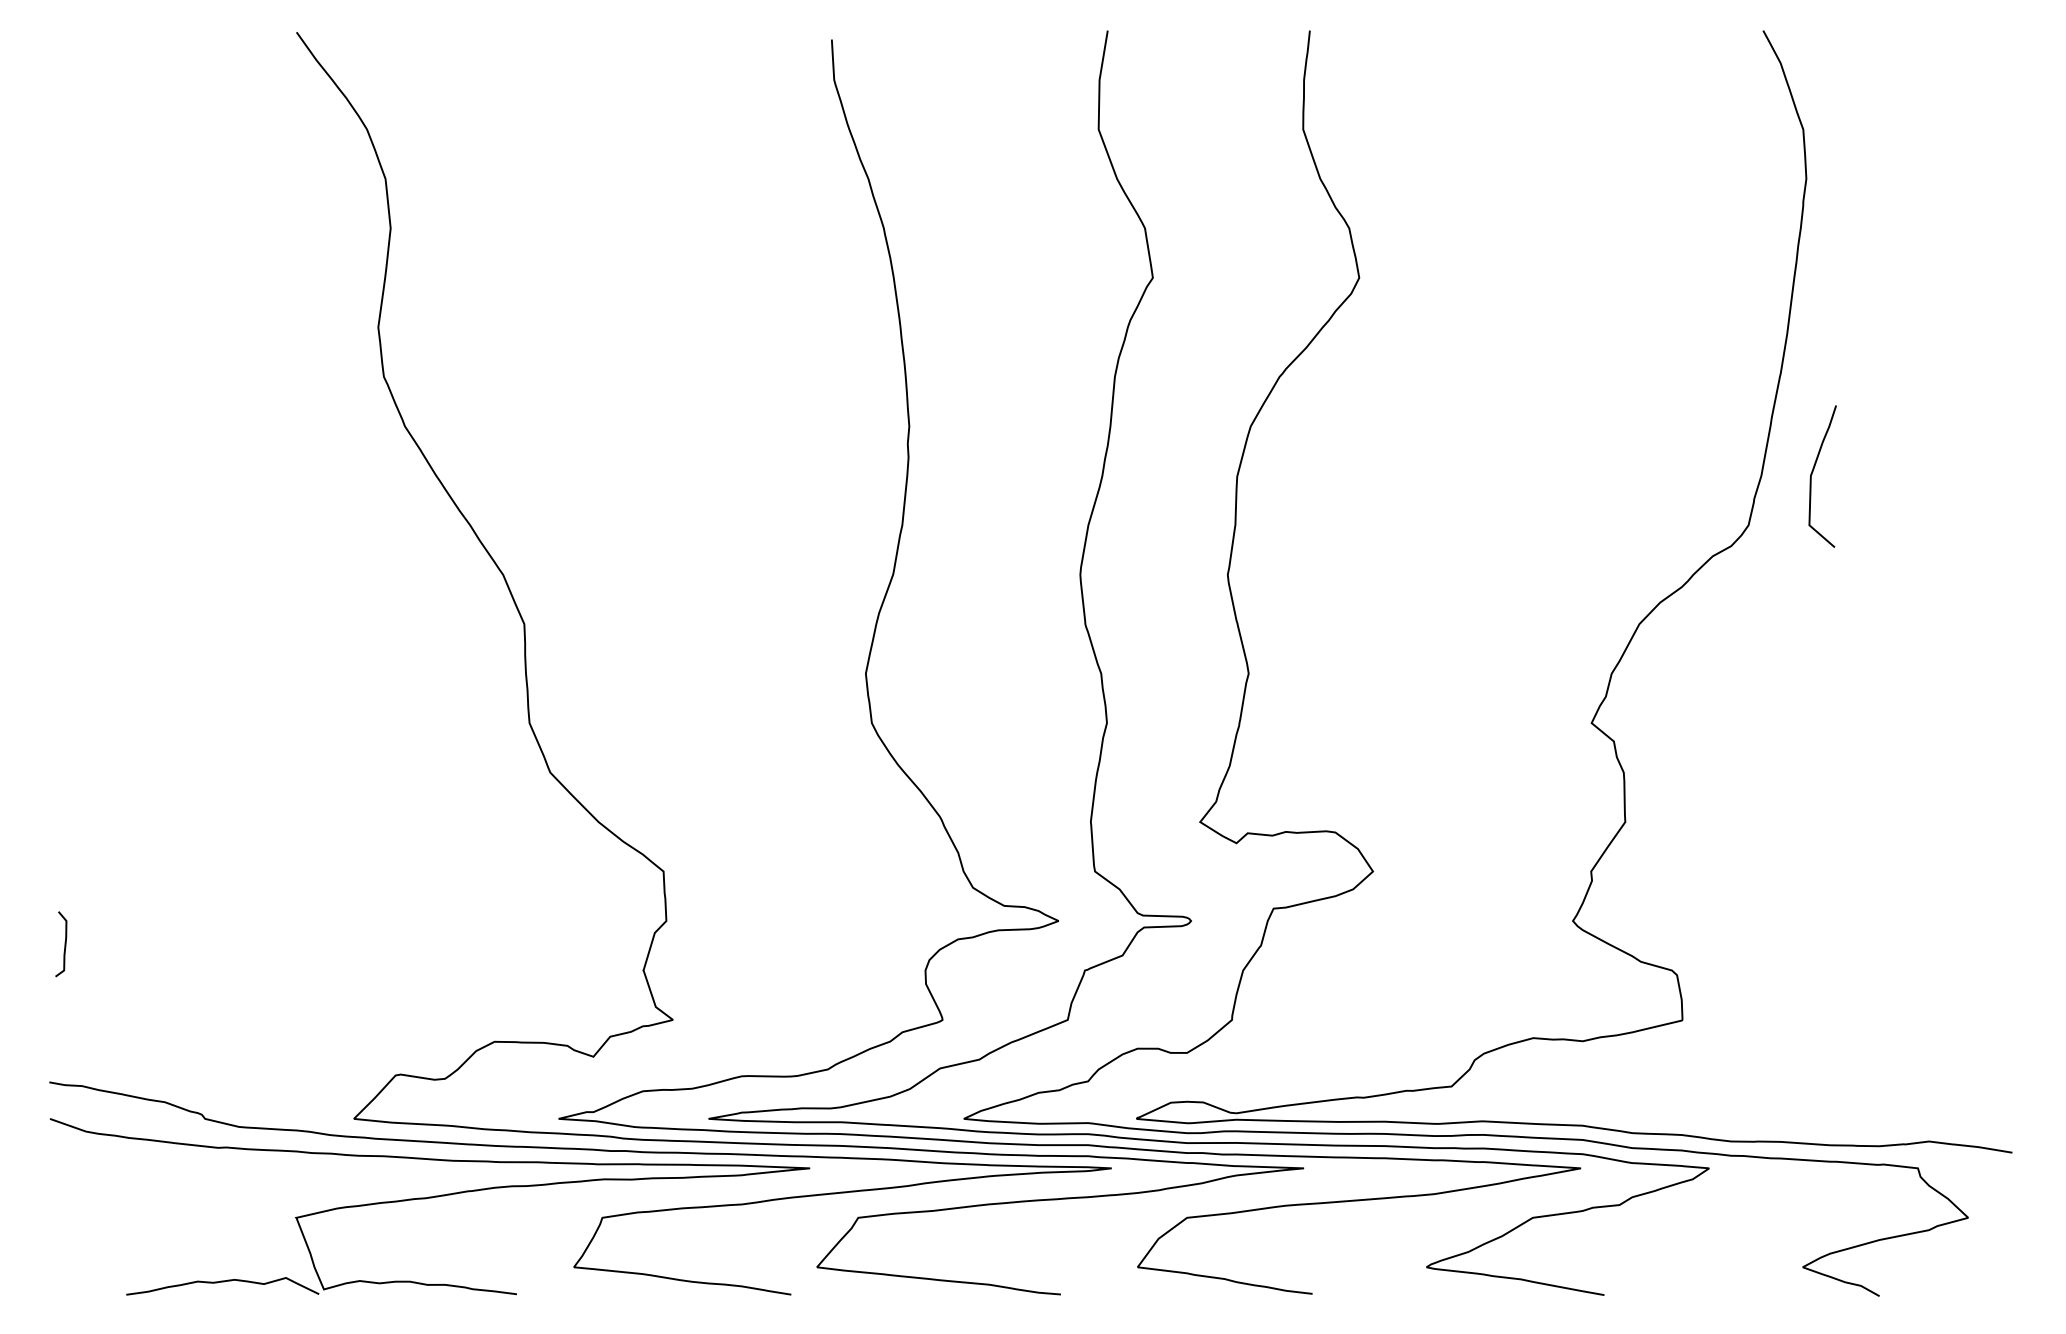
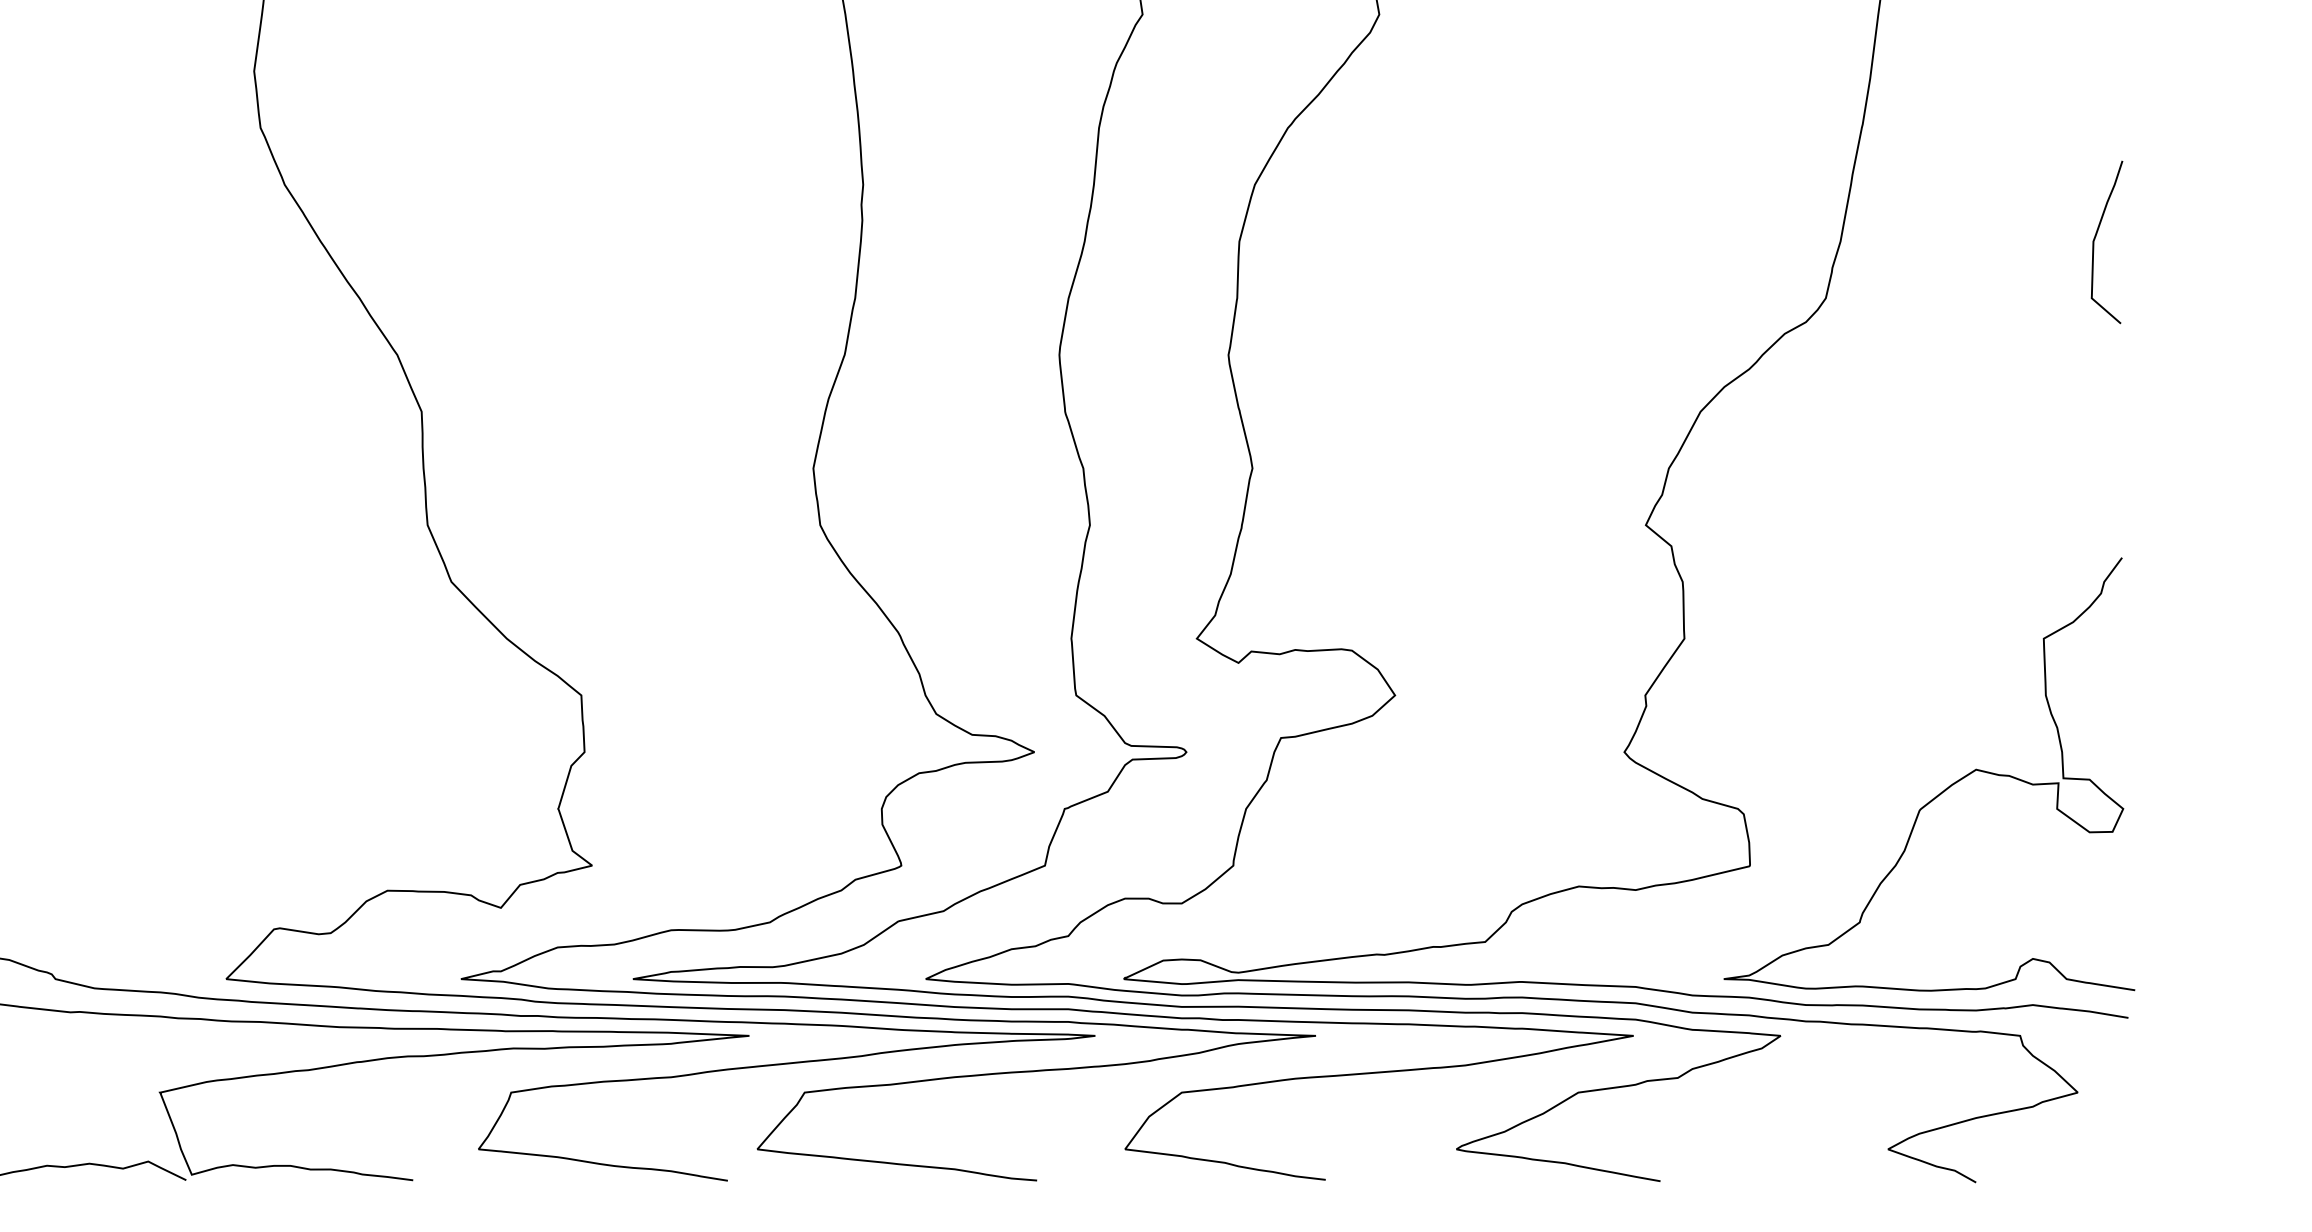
curve: (1813, 472) -> (2096, 237), moved
curve: (1851, 953) -> (1943, 789), added

